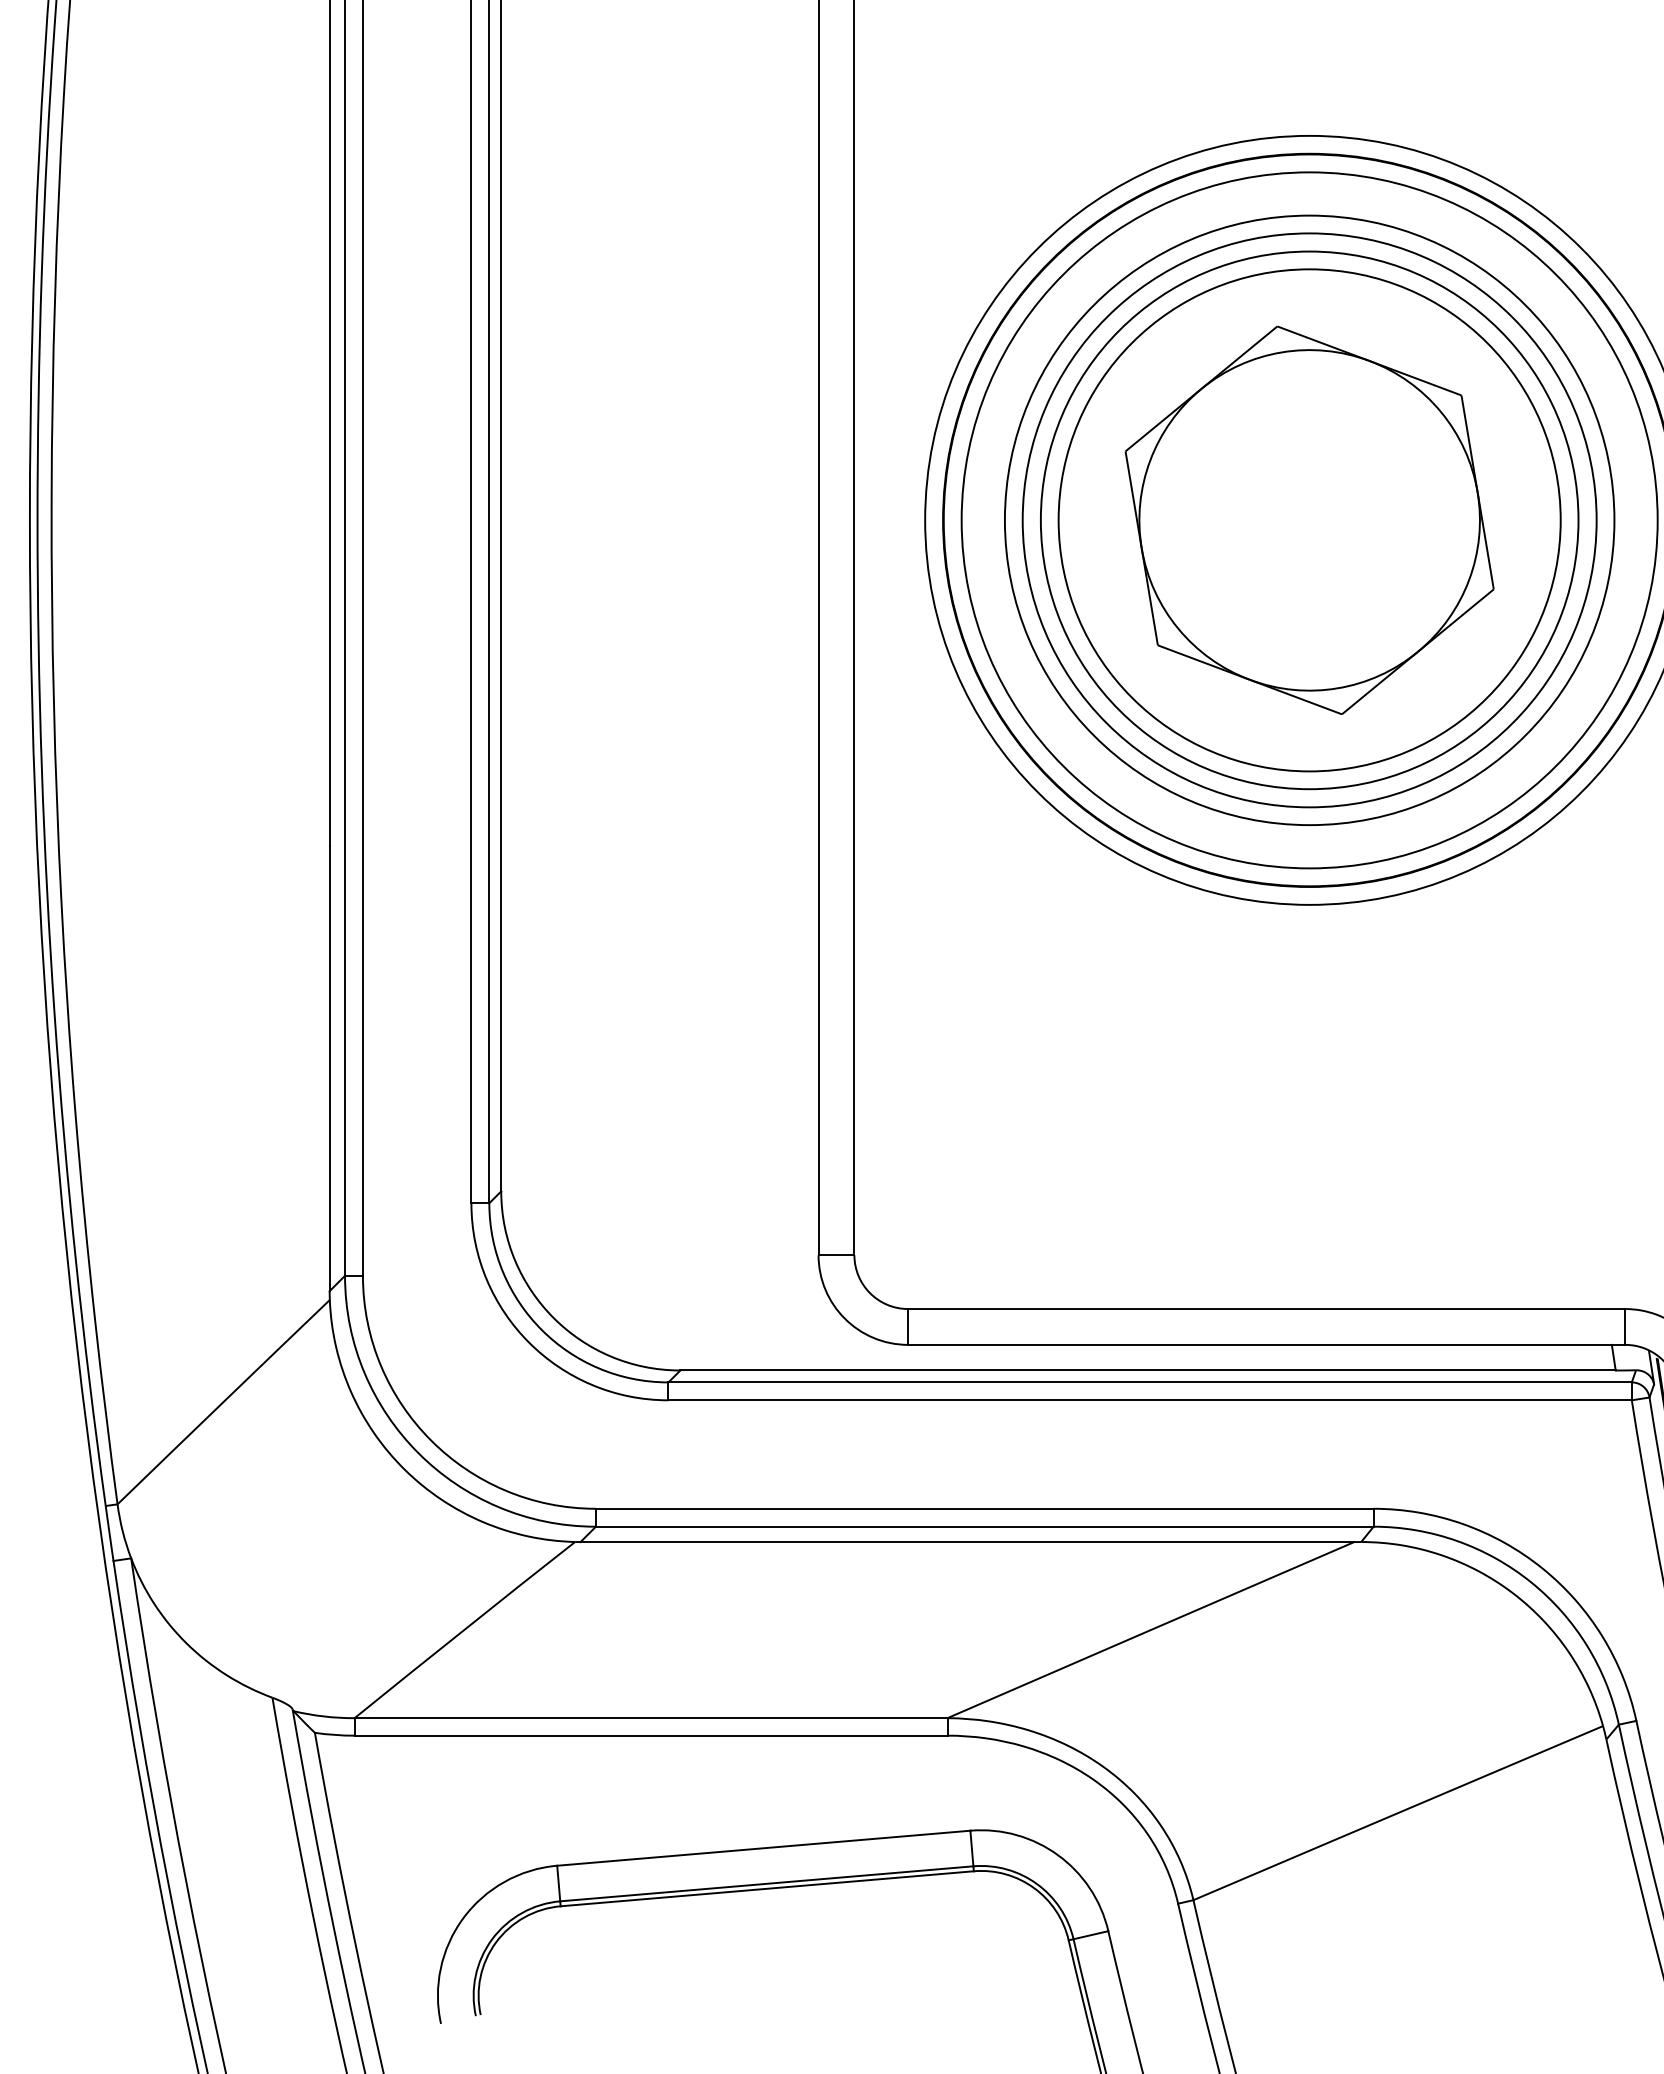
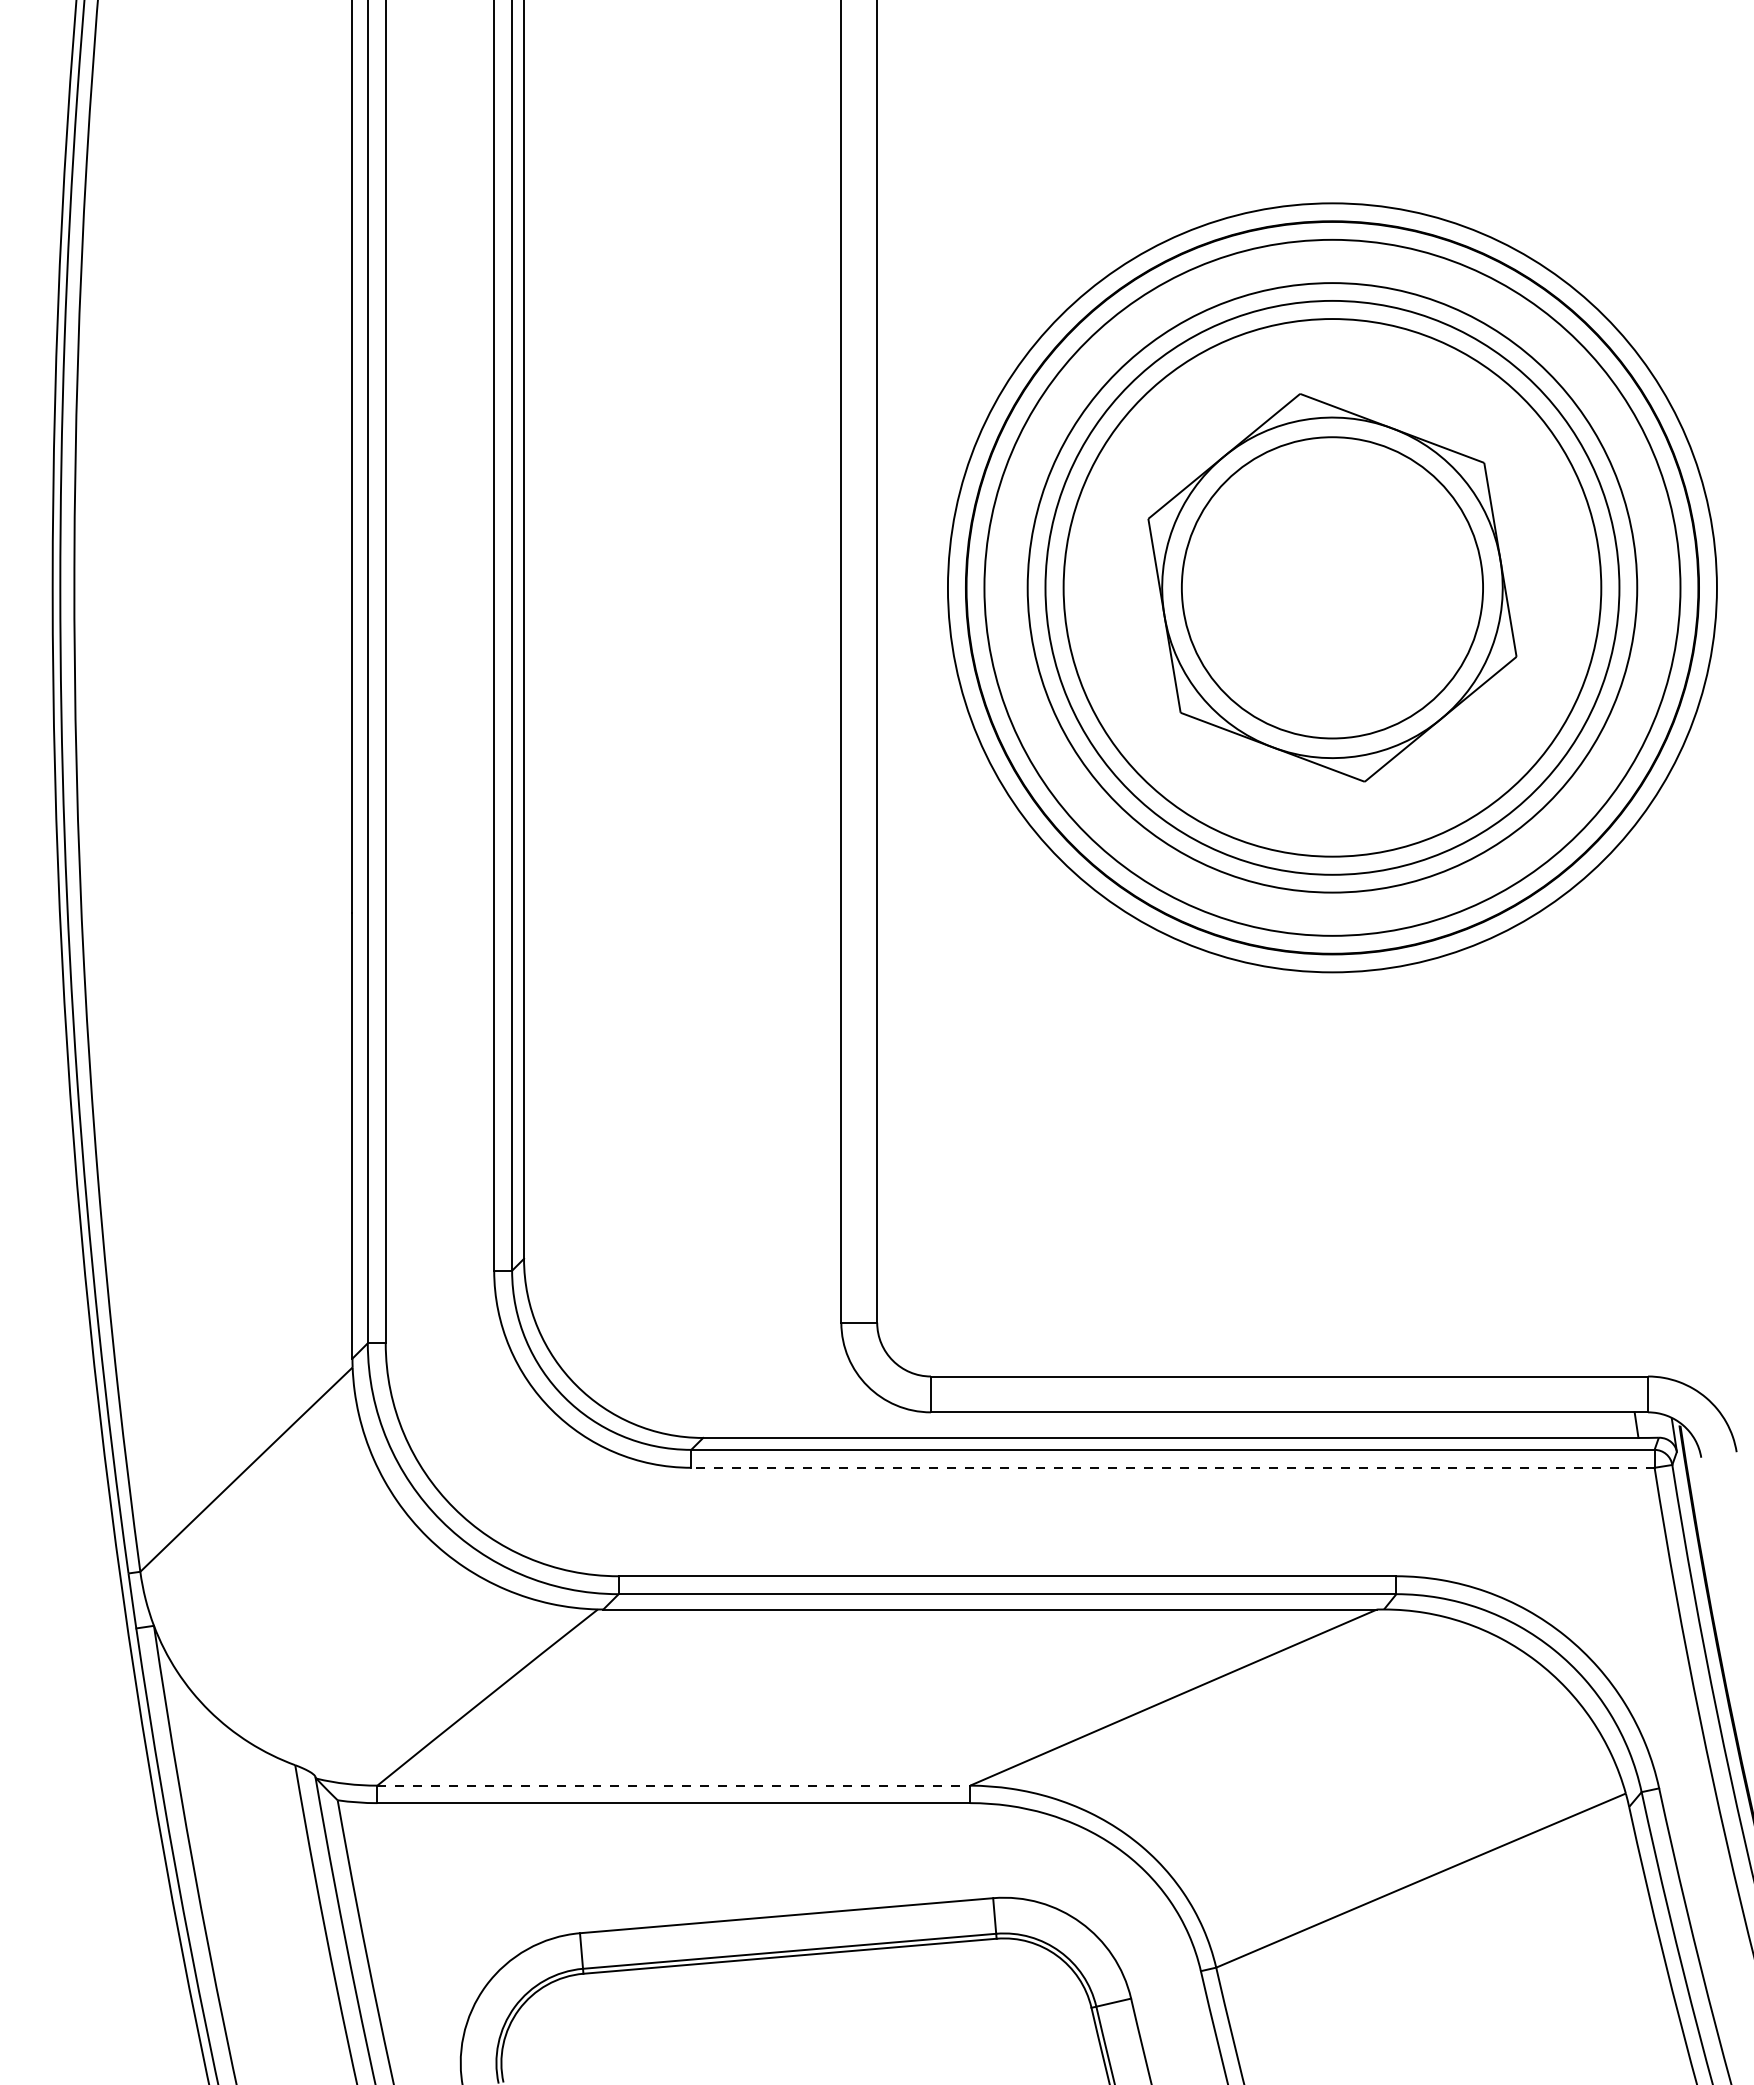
circle: (1309, 520) -> (1332, 587), size x0.6
line: (1149, 1400) -> (1172, 1467), solid -> dashed
line: (651, 1718) -> (674, 1785), solid -> dashed

